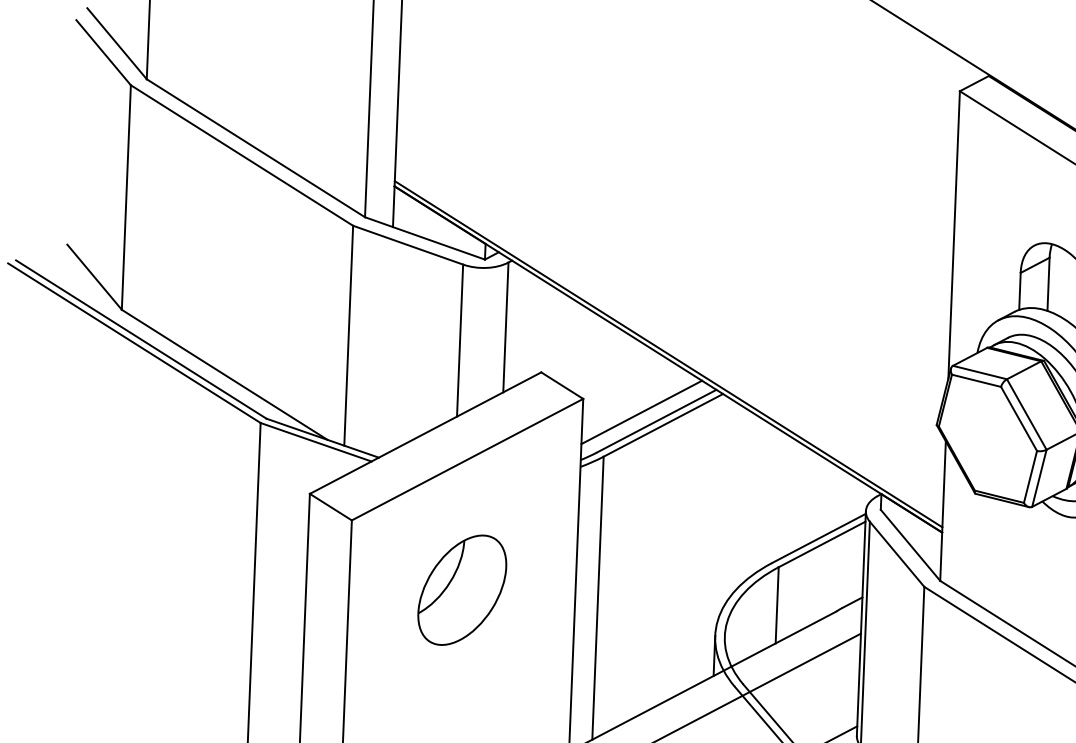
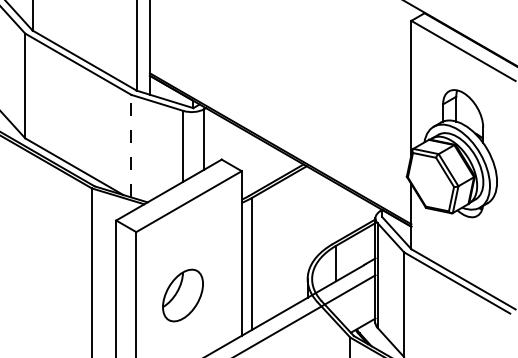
line: (349, 334) -> (131, 145), solid -> dashed
line: (640, 412) -> (268, 176), removed
part: (461, 590) -> (182, 295), moved

